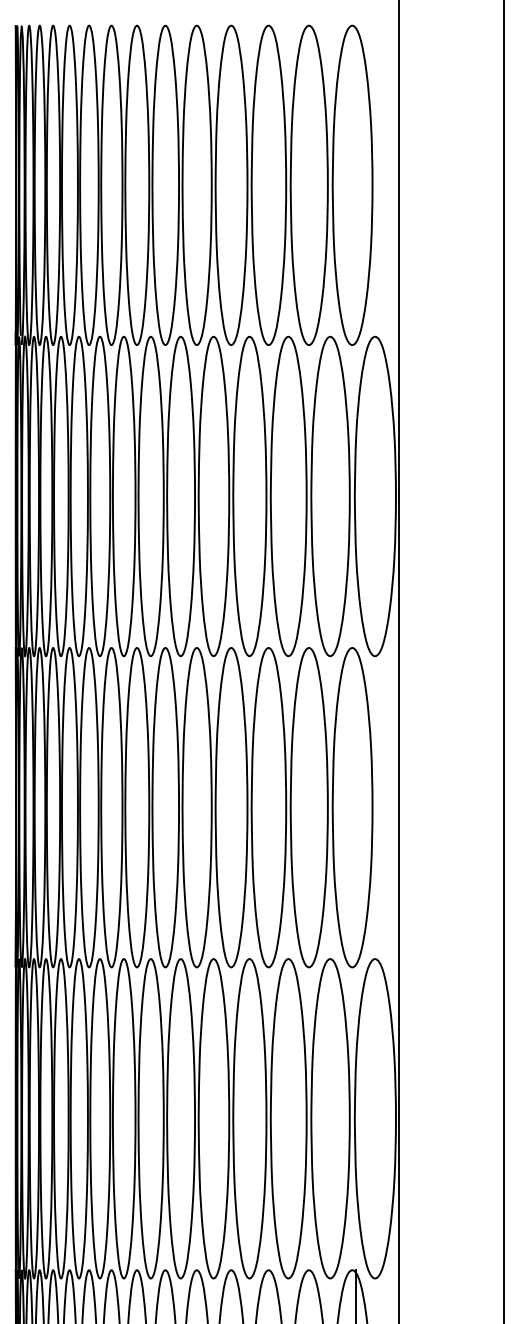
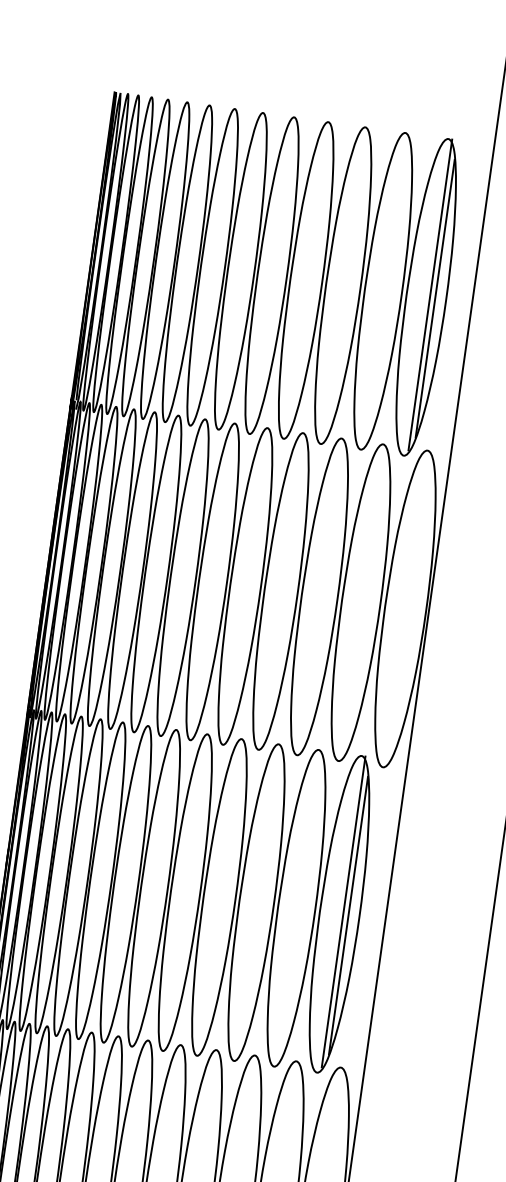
line: (356, 182) -> (430, 295), added
line: (361, 185) -> (435, 298), added
line: (356, 804) -> (343, 911), added
line: (361, 807) -> (348, 915), added

